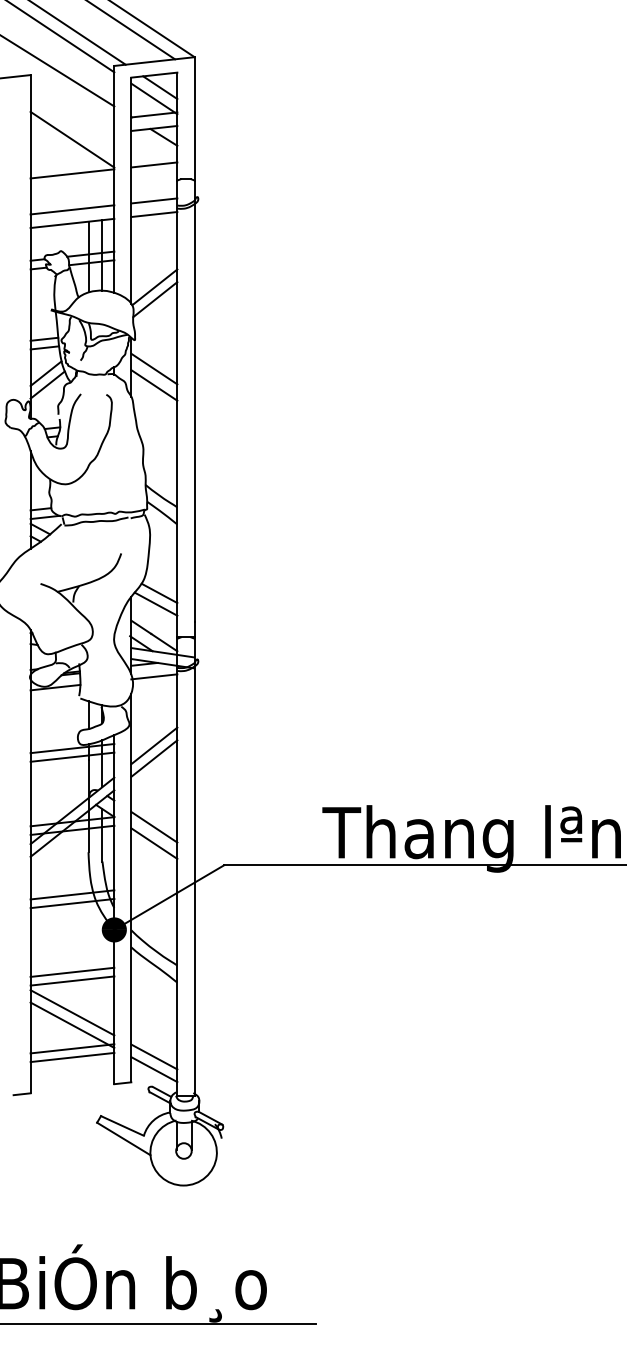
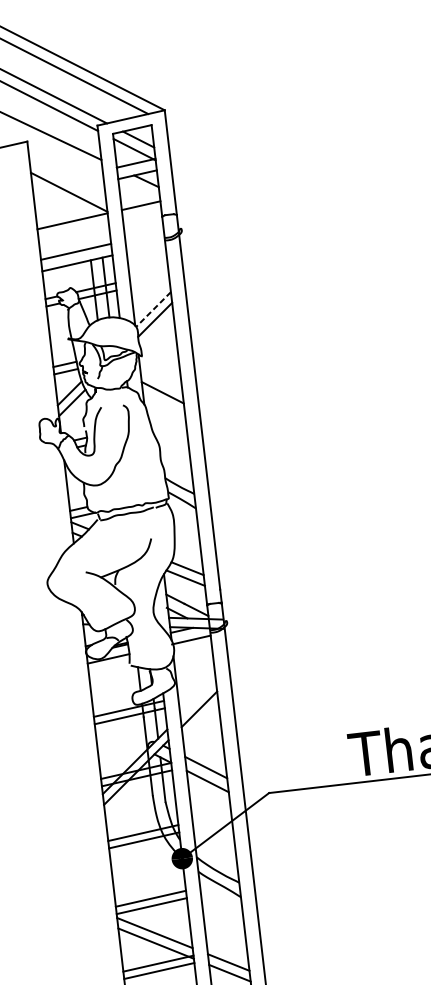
line: (154, 200) -> (144, 235), removed
line: (154, 214) -> (146, 247), removed
line: (154, 287) -> (153, 309), solid -> dashed
line: (154, 368) -> (161, 378), removed
line: (154, 745) -> (198, 698), removed

